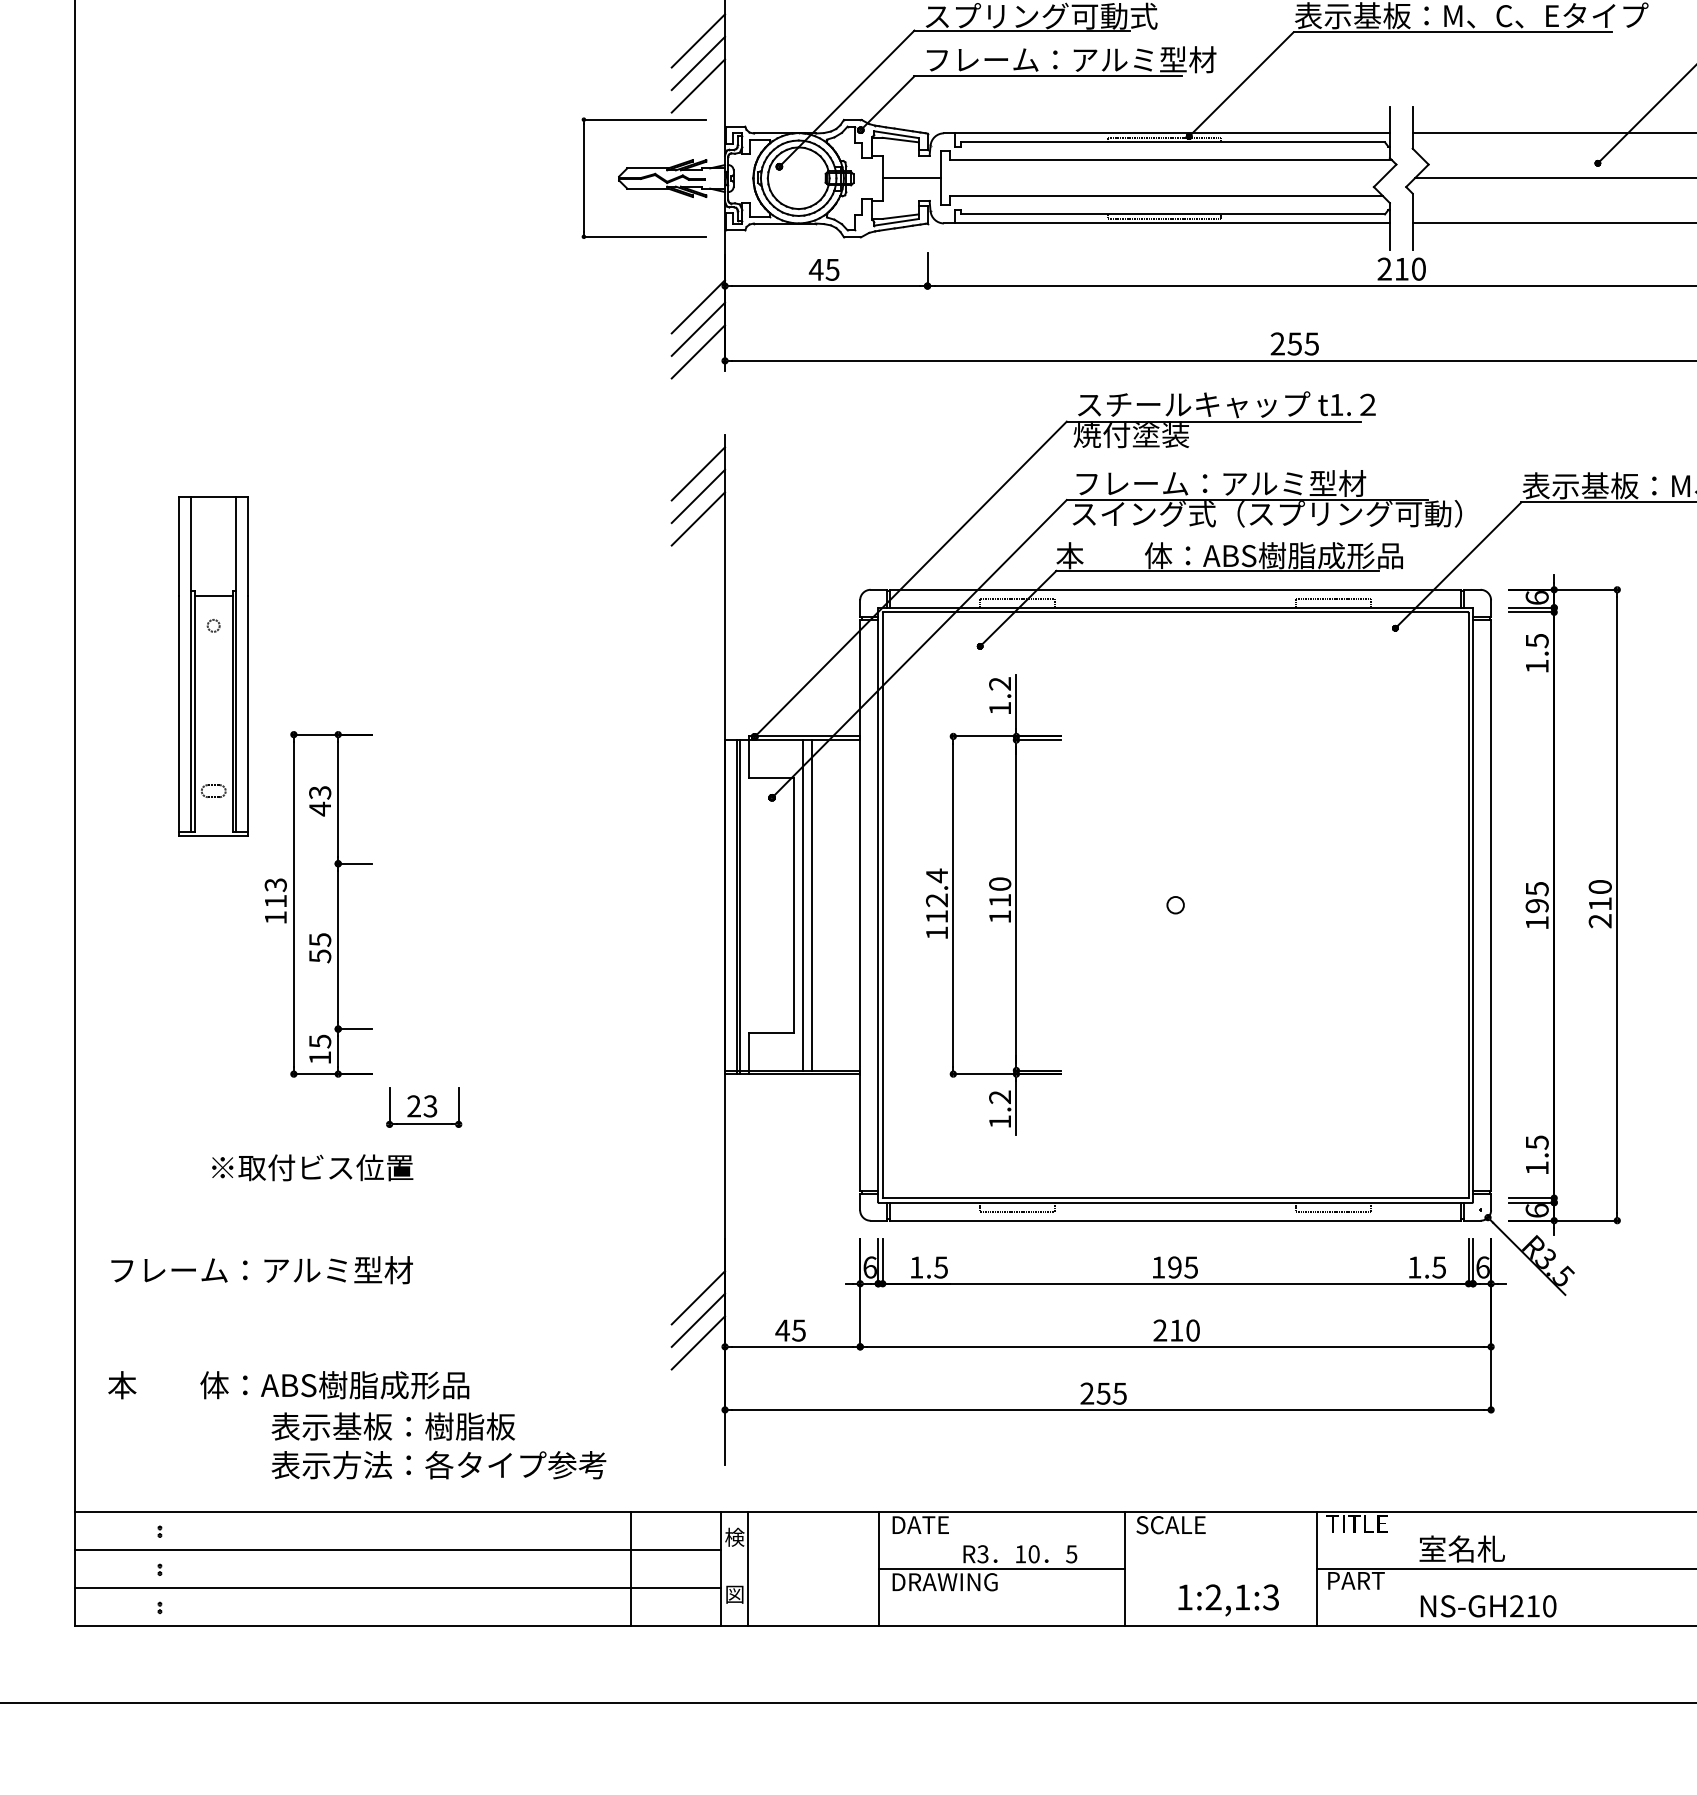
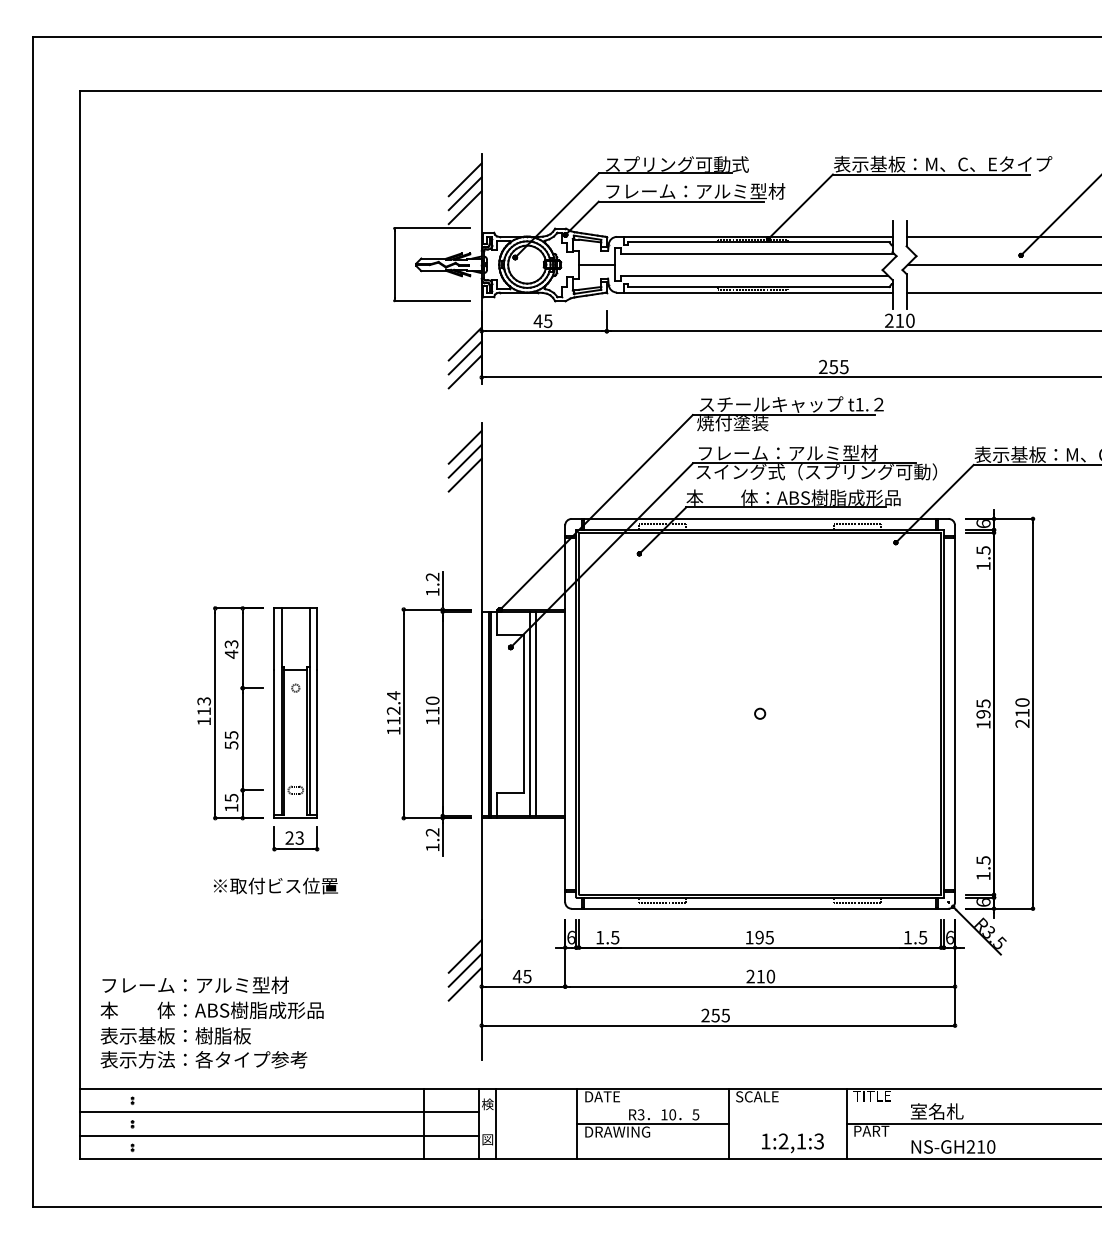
part: (213, 665) -> (295, 712), moved
part: (993, 904) -> (428, 713), moved
text: (311, 1166) -> (275, 885), moved
text: (261, 1268) -> (195, 984), moved
text: (438, 1445) -> (203, 1047), moved

